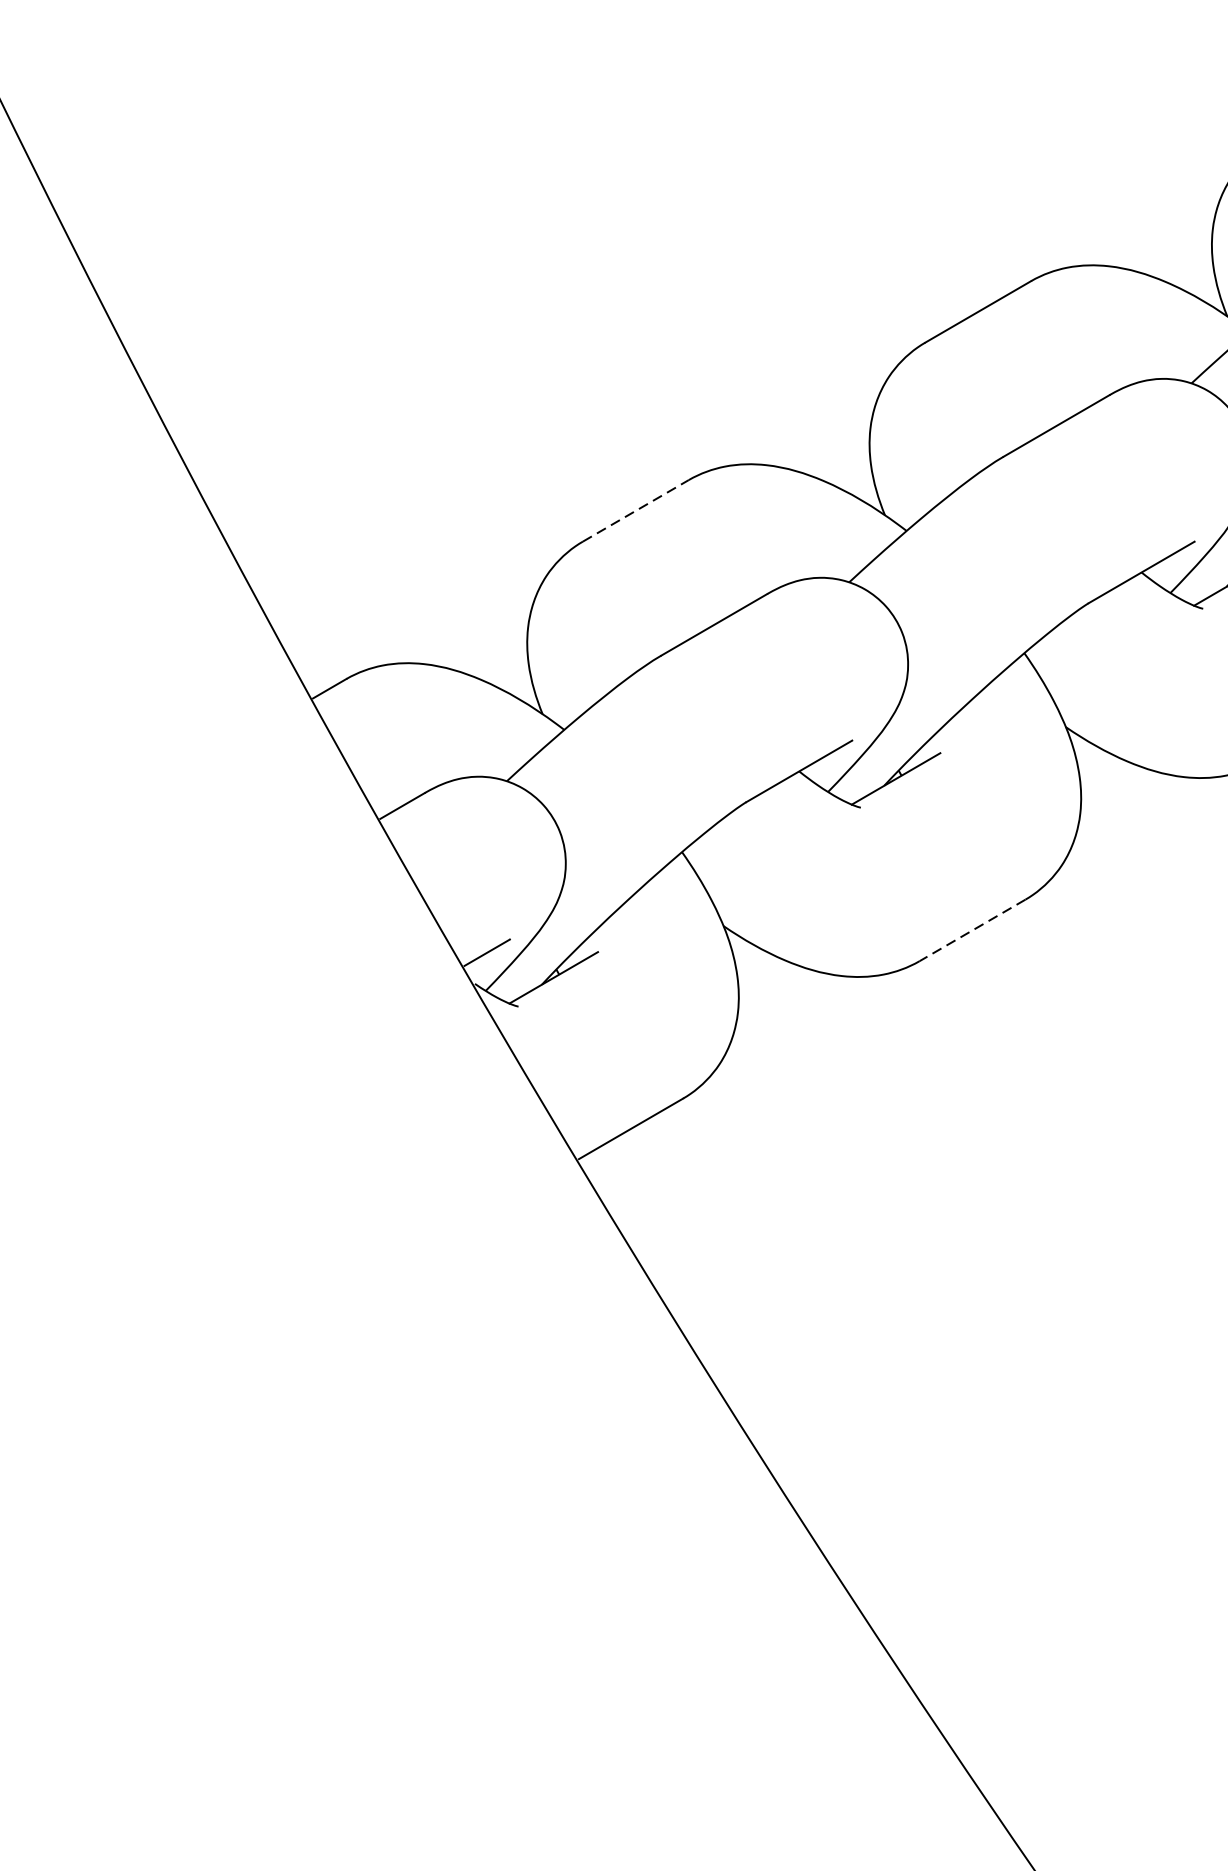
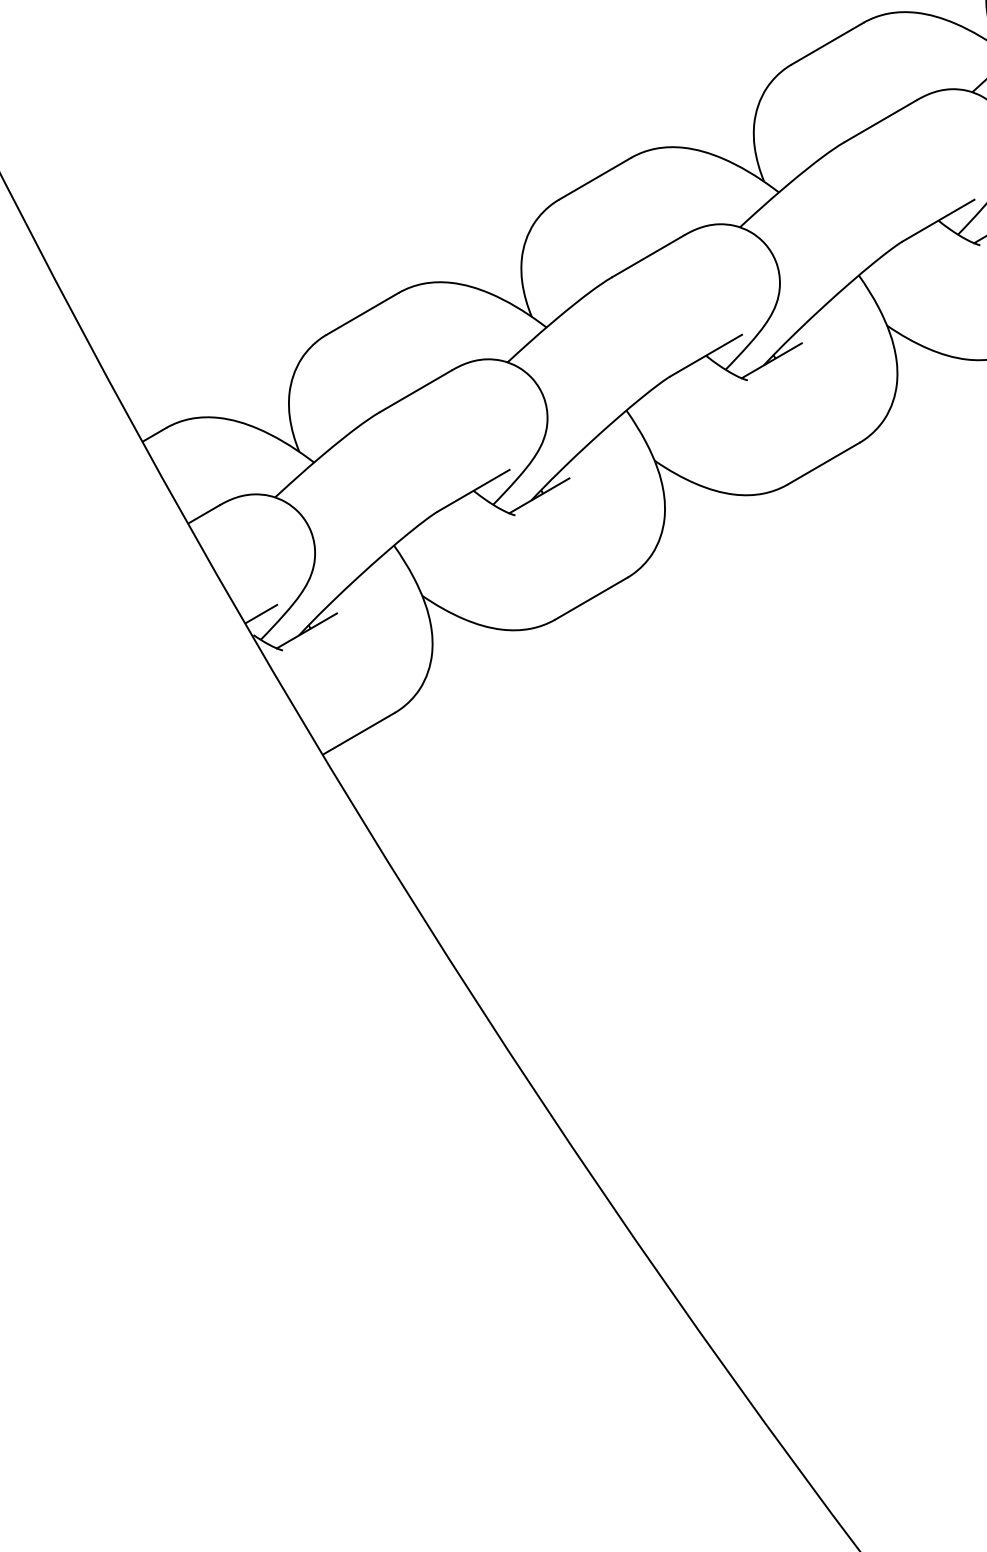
line: (635, 510) -> (362, 313), dashed -> solid
line: (972, 930) -> (591, 598), dashed -> solid

